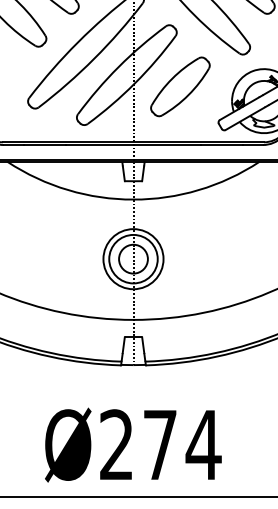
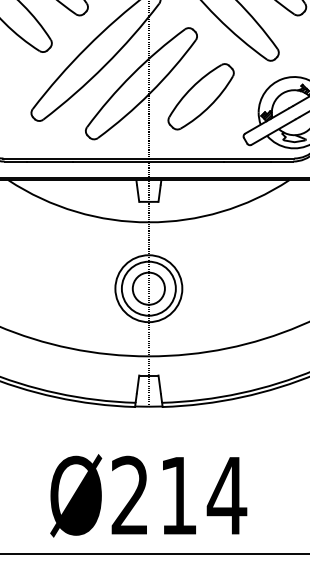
text: (160, 444) -> (178, 495), Ø274 -> Ø214

